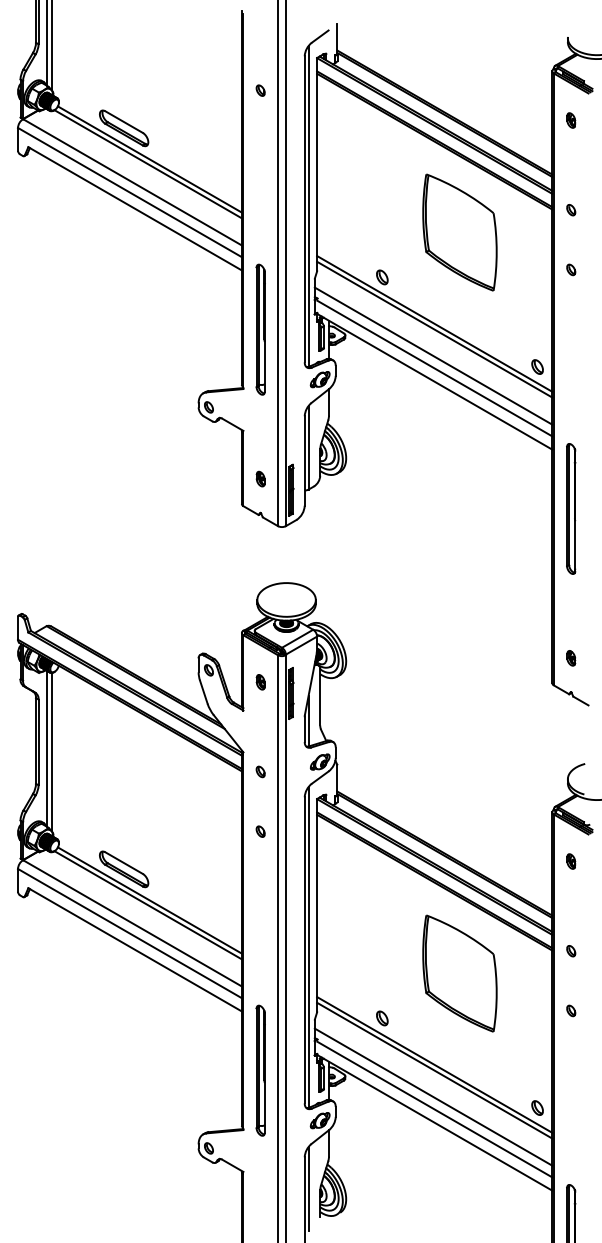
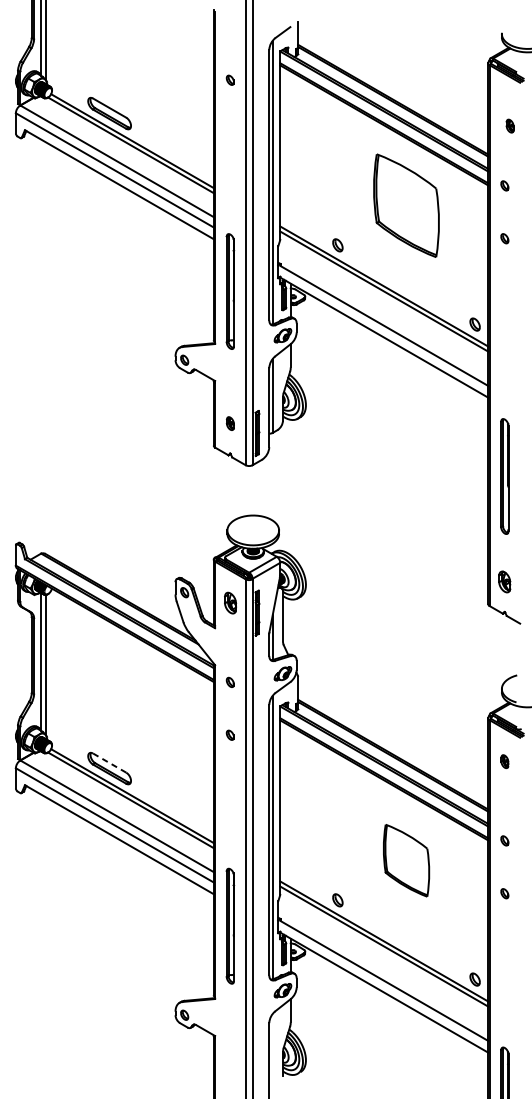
part: (571, 120) -> (510, 126), moved
line: (433, 355) -> (383, 314), removed
part: (571, 508) -> (505, 476), moved
part: (571, 658) -> (505, 582), size x1.6
part: (260, 682) -> (230, 603), size x1.6
line: (124, 863) -> (109, 763), solid -> dashed
part: (459, 973) -> (406, 860), size x0.7
part: (260, 1070) -> (230, 926), moved
line: (433, 1096) -> (383, 969), removed
line: (308, 1188) -> (272, 1050), removed

